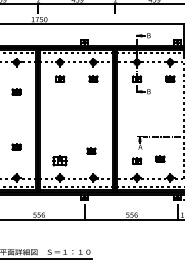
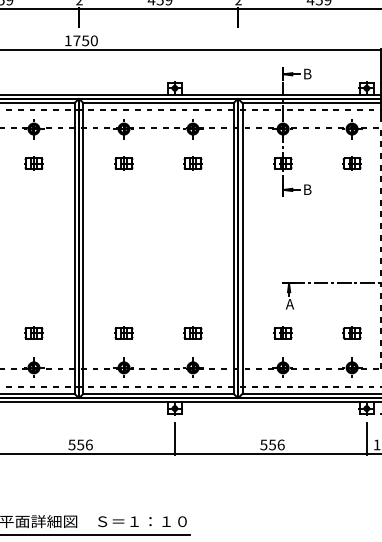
part: (16, 91) -> (33, 162), moved
part: (16, 146) -> (33, 331), moved
part: (91, 150) -> (193, 331), moved
part: (160, 158) -> (352, 331), moved
part: (60, 160) -> (124, 331), size x0.62

